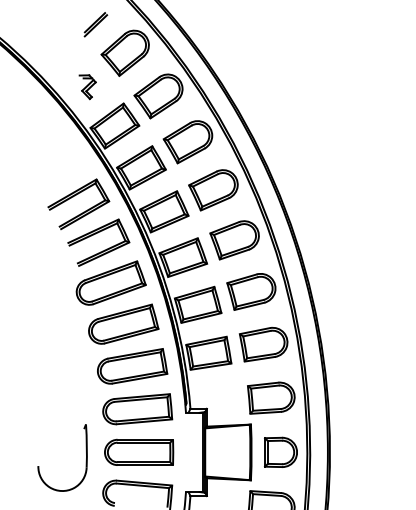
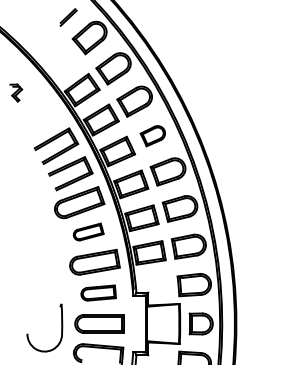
part: (87, 87) -> (16, 93), moved
part: (213, 190) -> (152, 136), size x0.7
part: (123, 323) -> (88, 231), size x0.6
part: (137, 409) -> (98, 293), size x0.7

